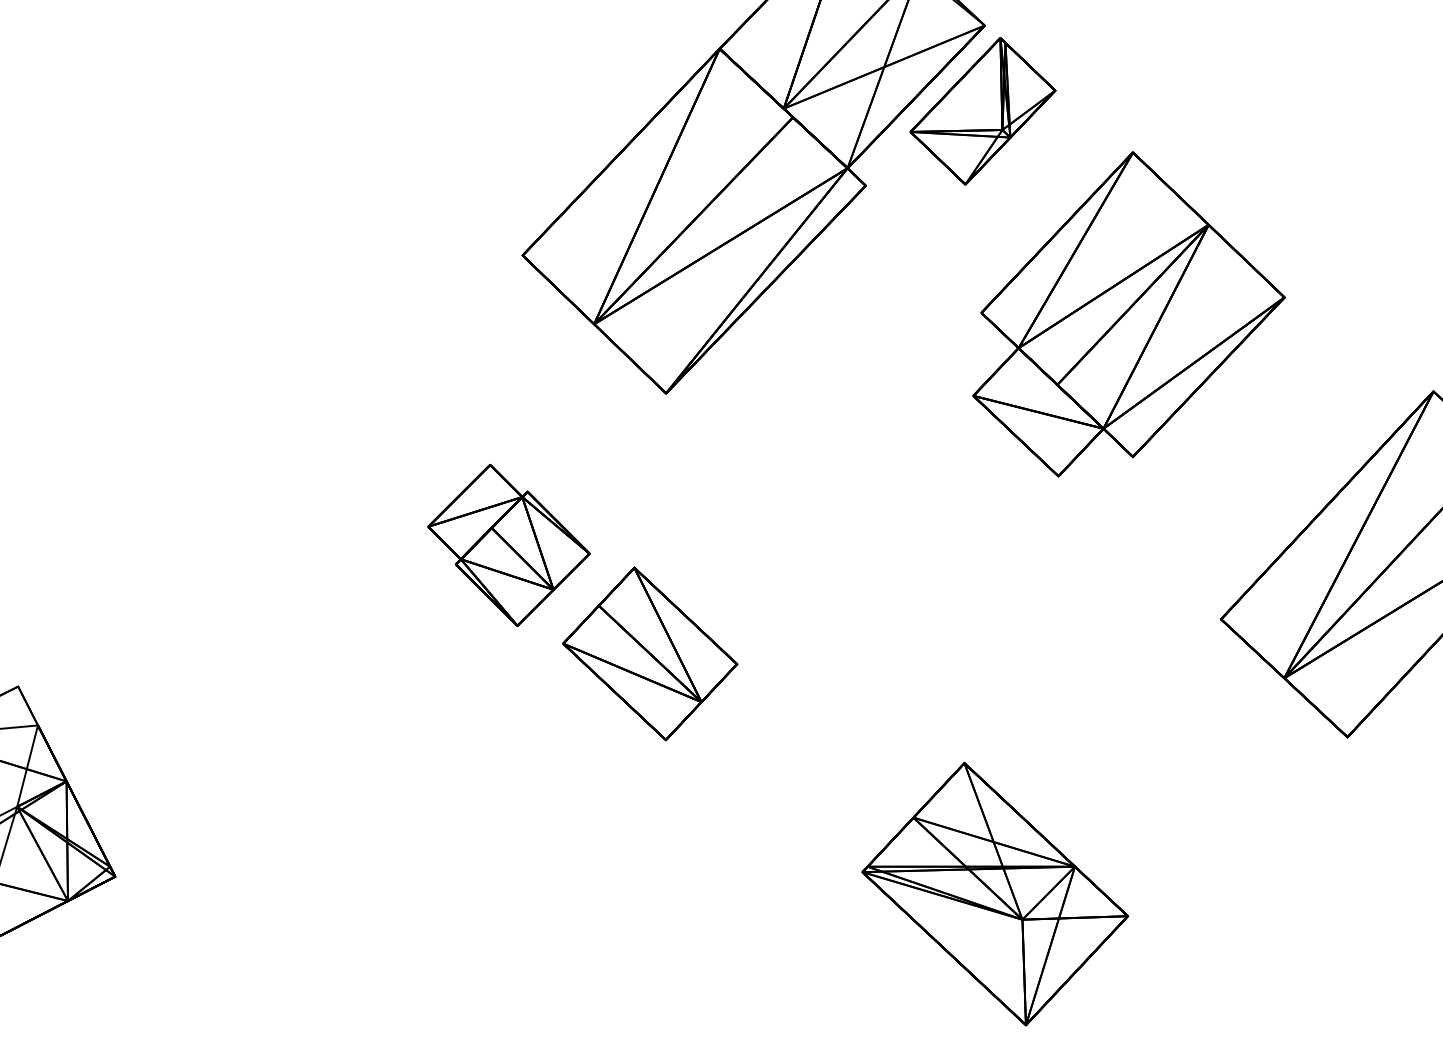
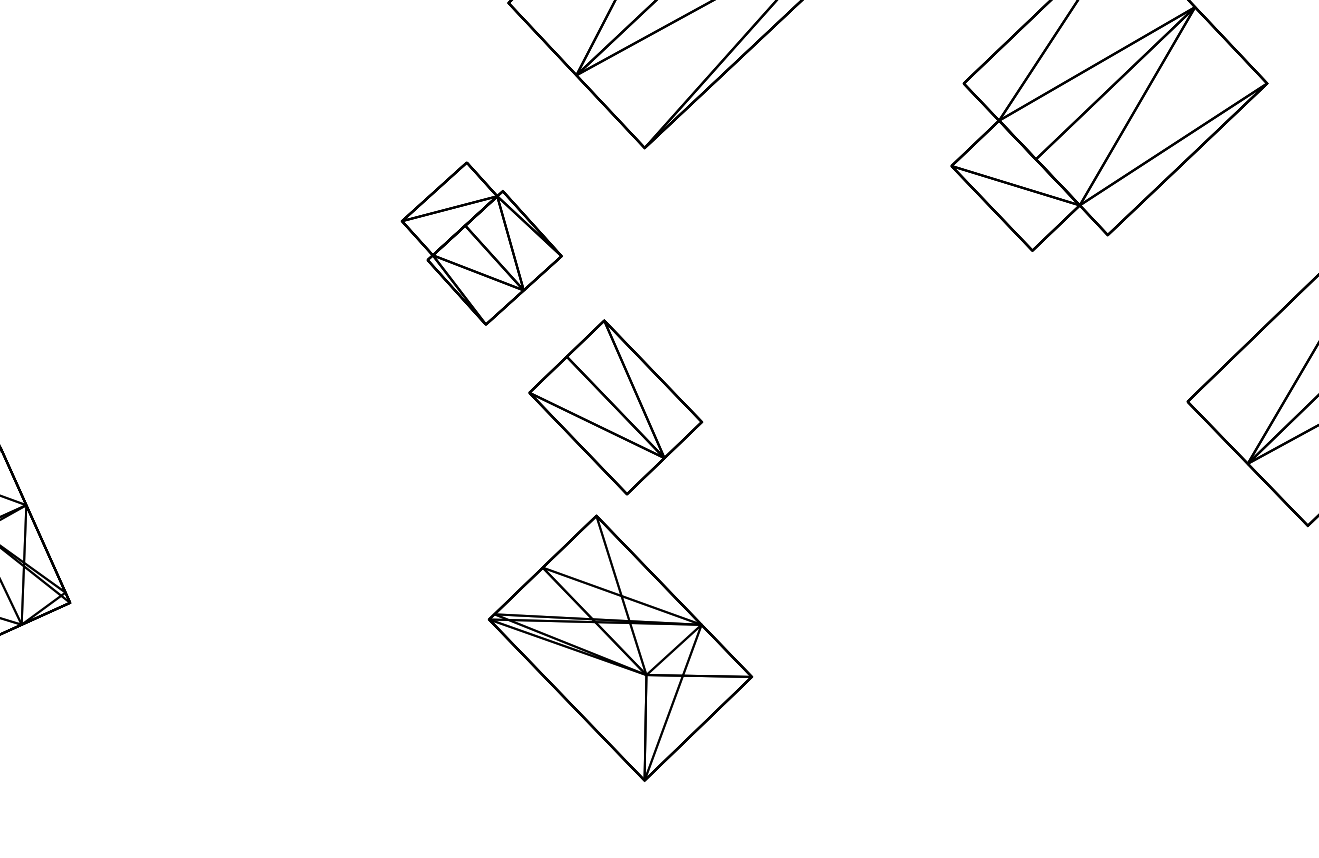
part: (508, 544) -> (481, 242), moved
part: (995, 893) -> (620, 647), moved

